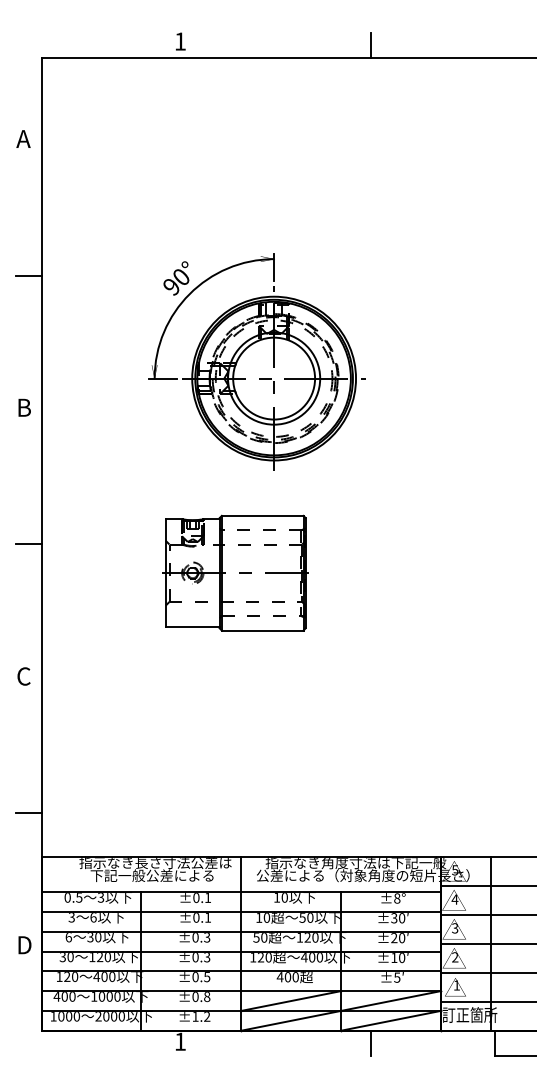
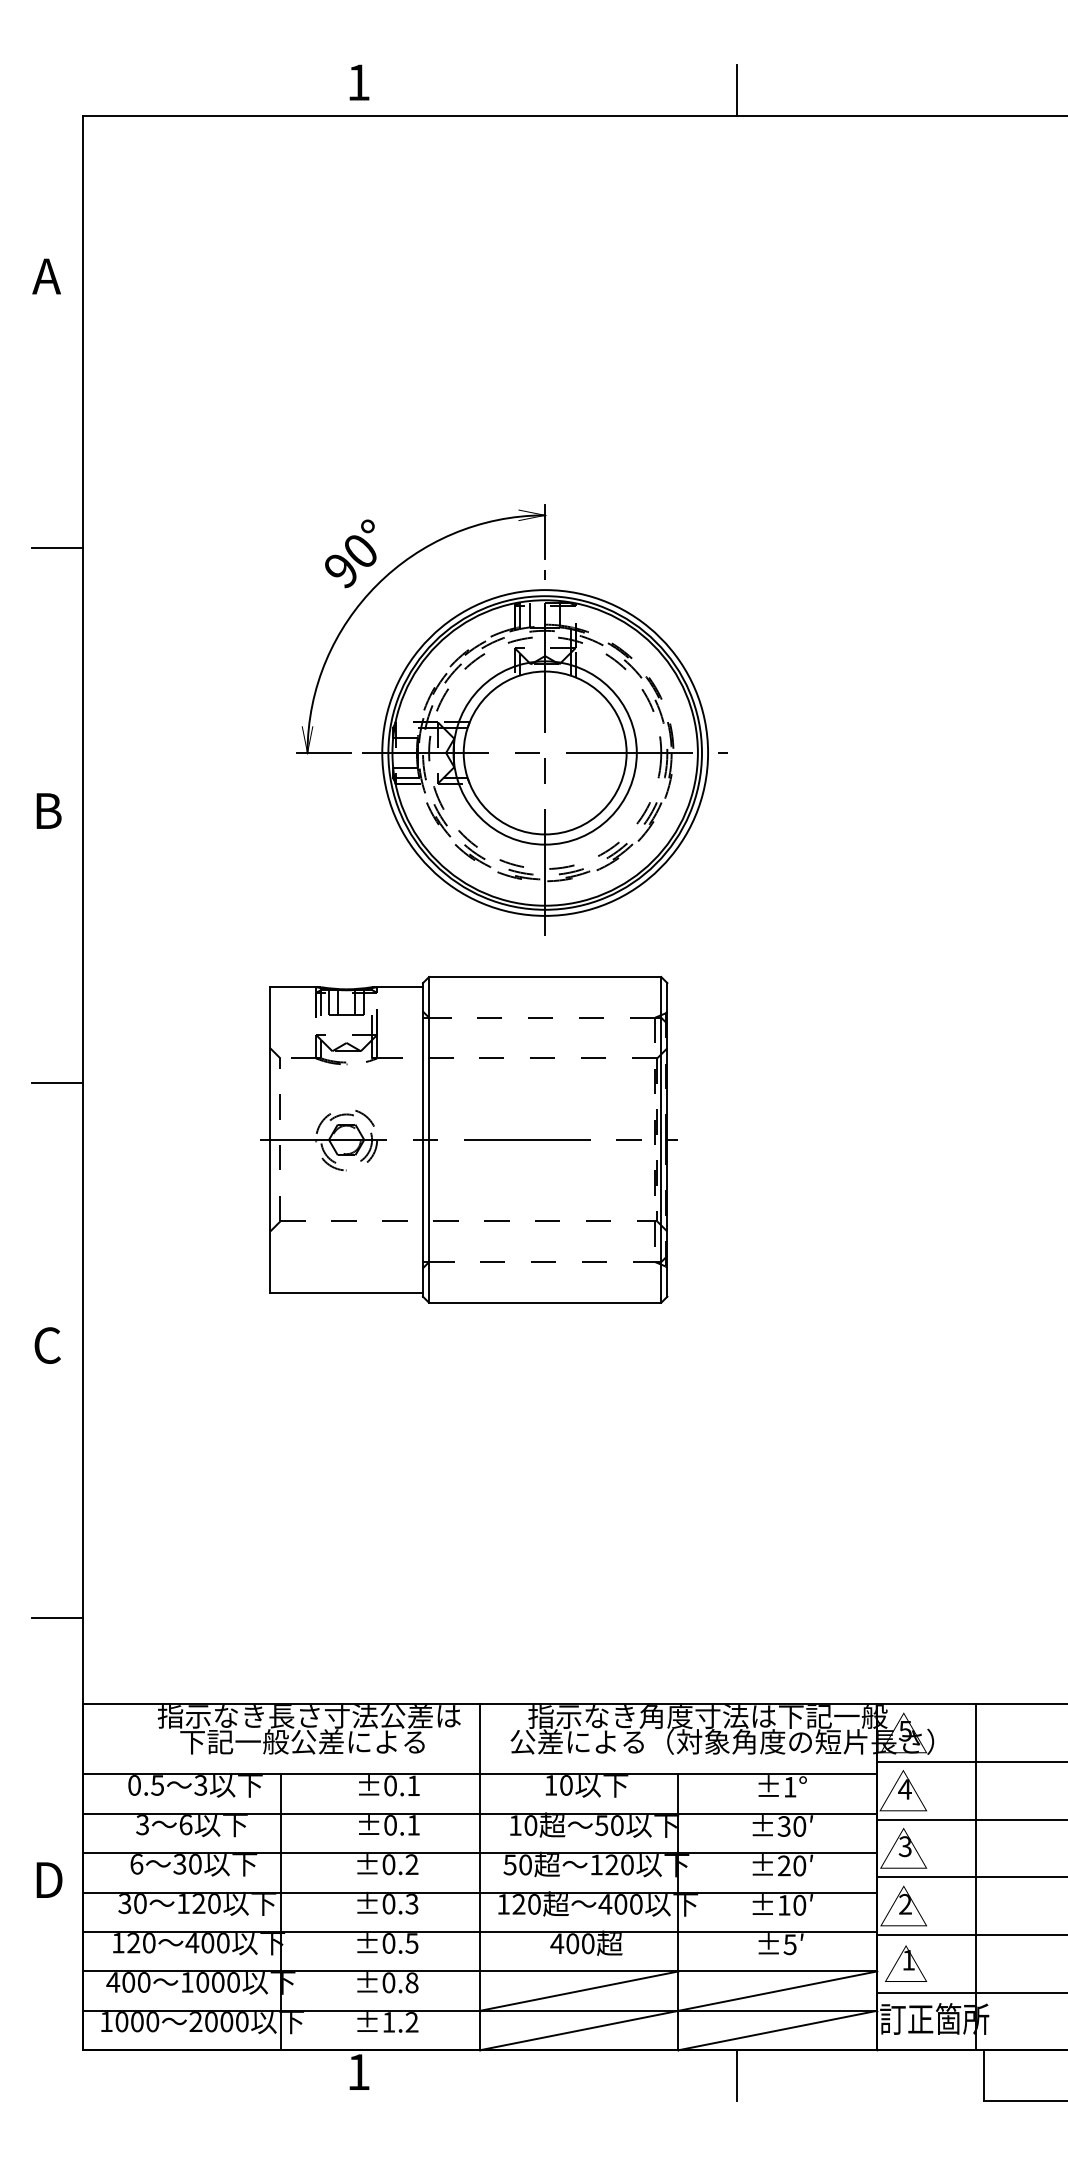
part: (235, 573) -> (468, 1140), size x1.43
text: (397, 898) -> (790, 1787), ±8° -> ±1°
text: (207, 937) -> (412, 1864), ±0.3 -> ±0.2

